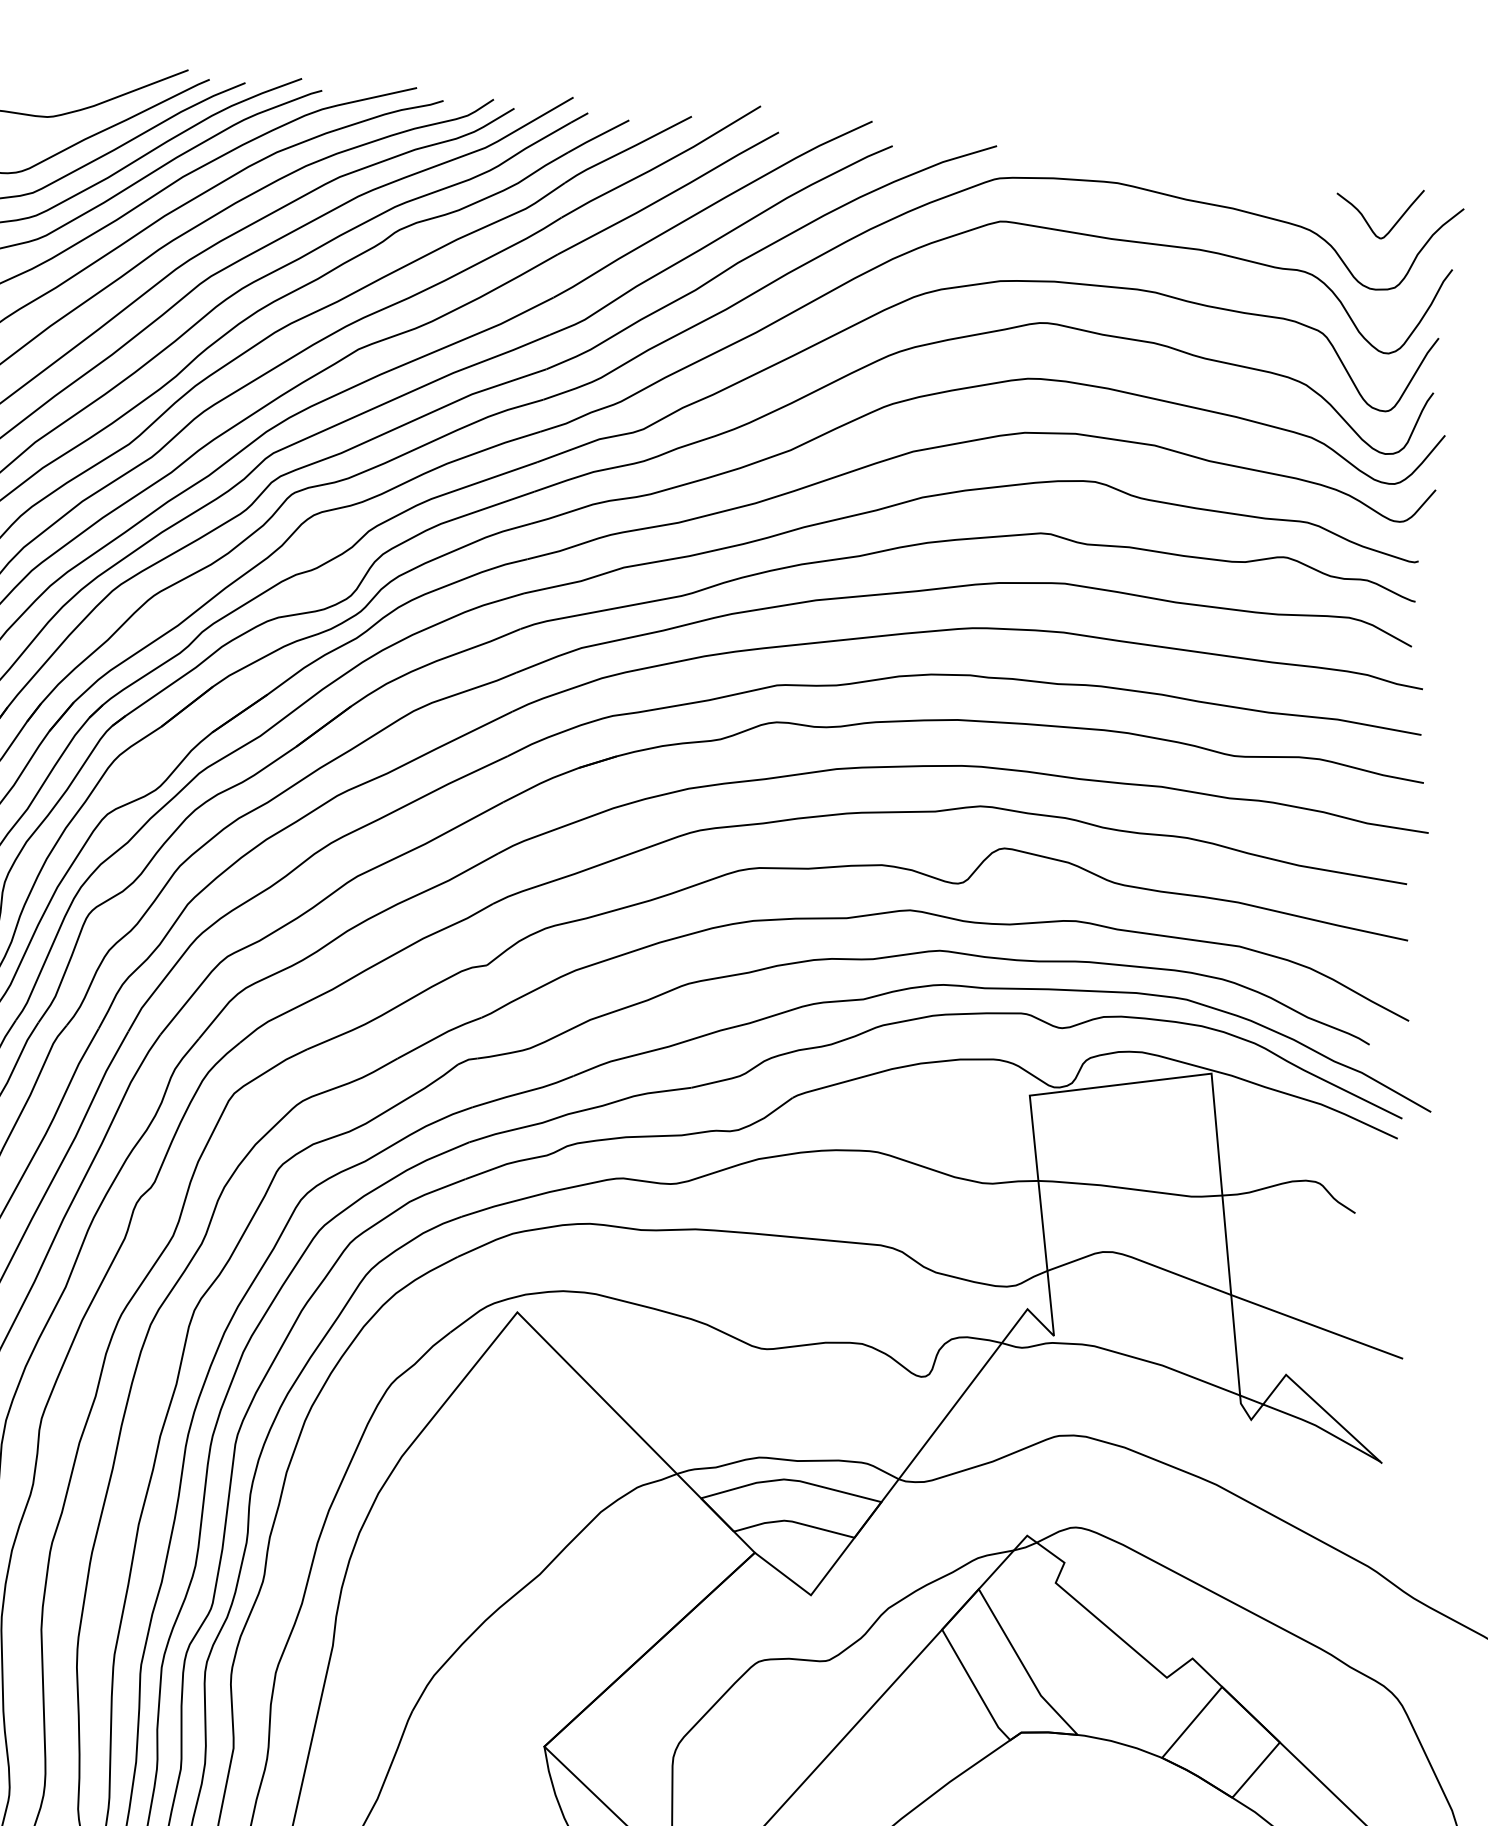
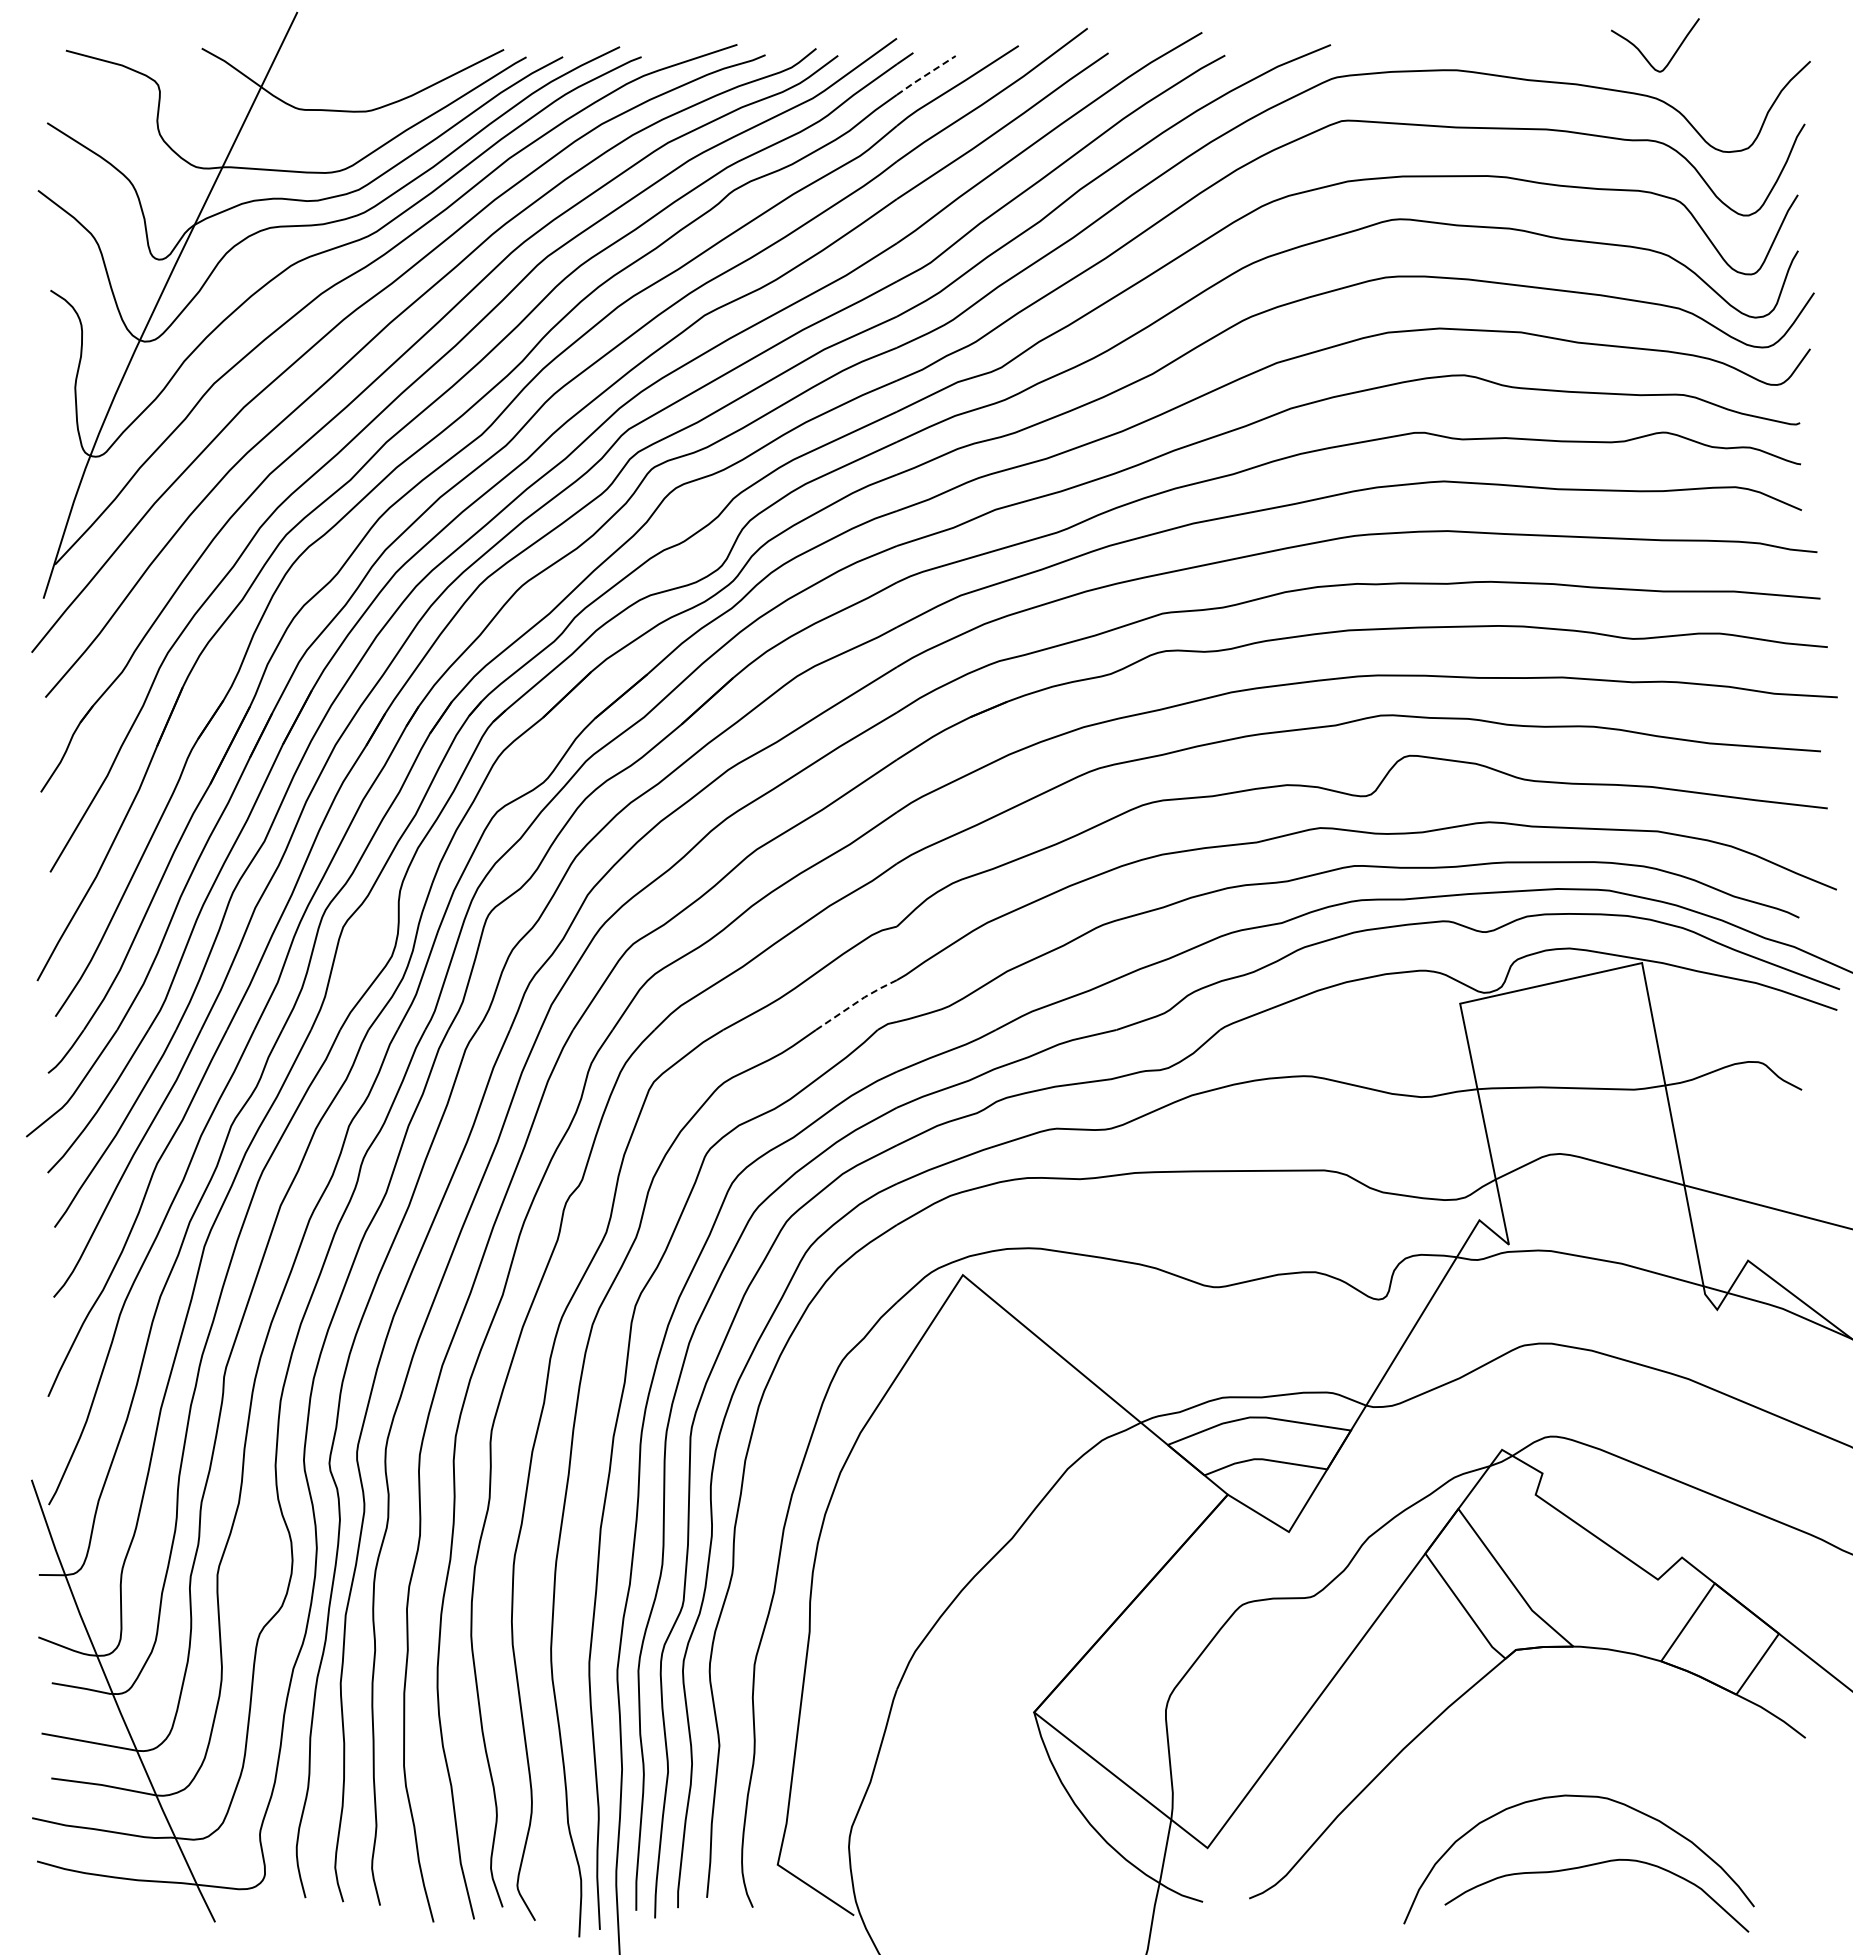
line: (597, 136) -> (925, 75), solid -> dashed
curve: (1367, 221) -> (1644, 55), moved
line: (440, 1035) -> (856, 1002), solid -> dashed

